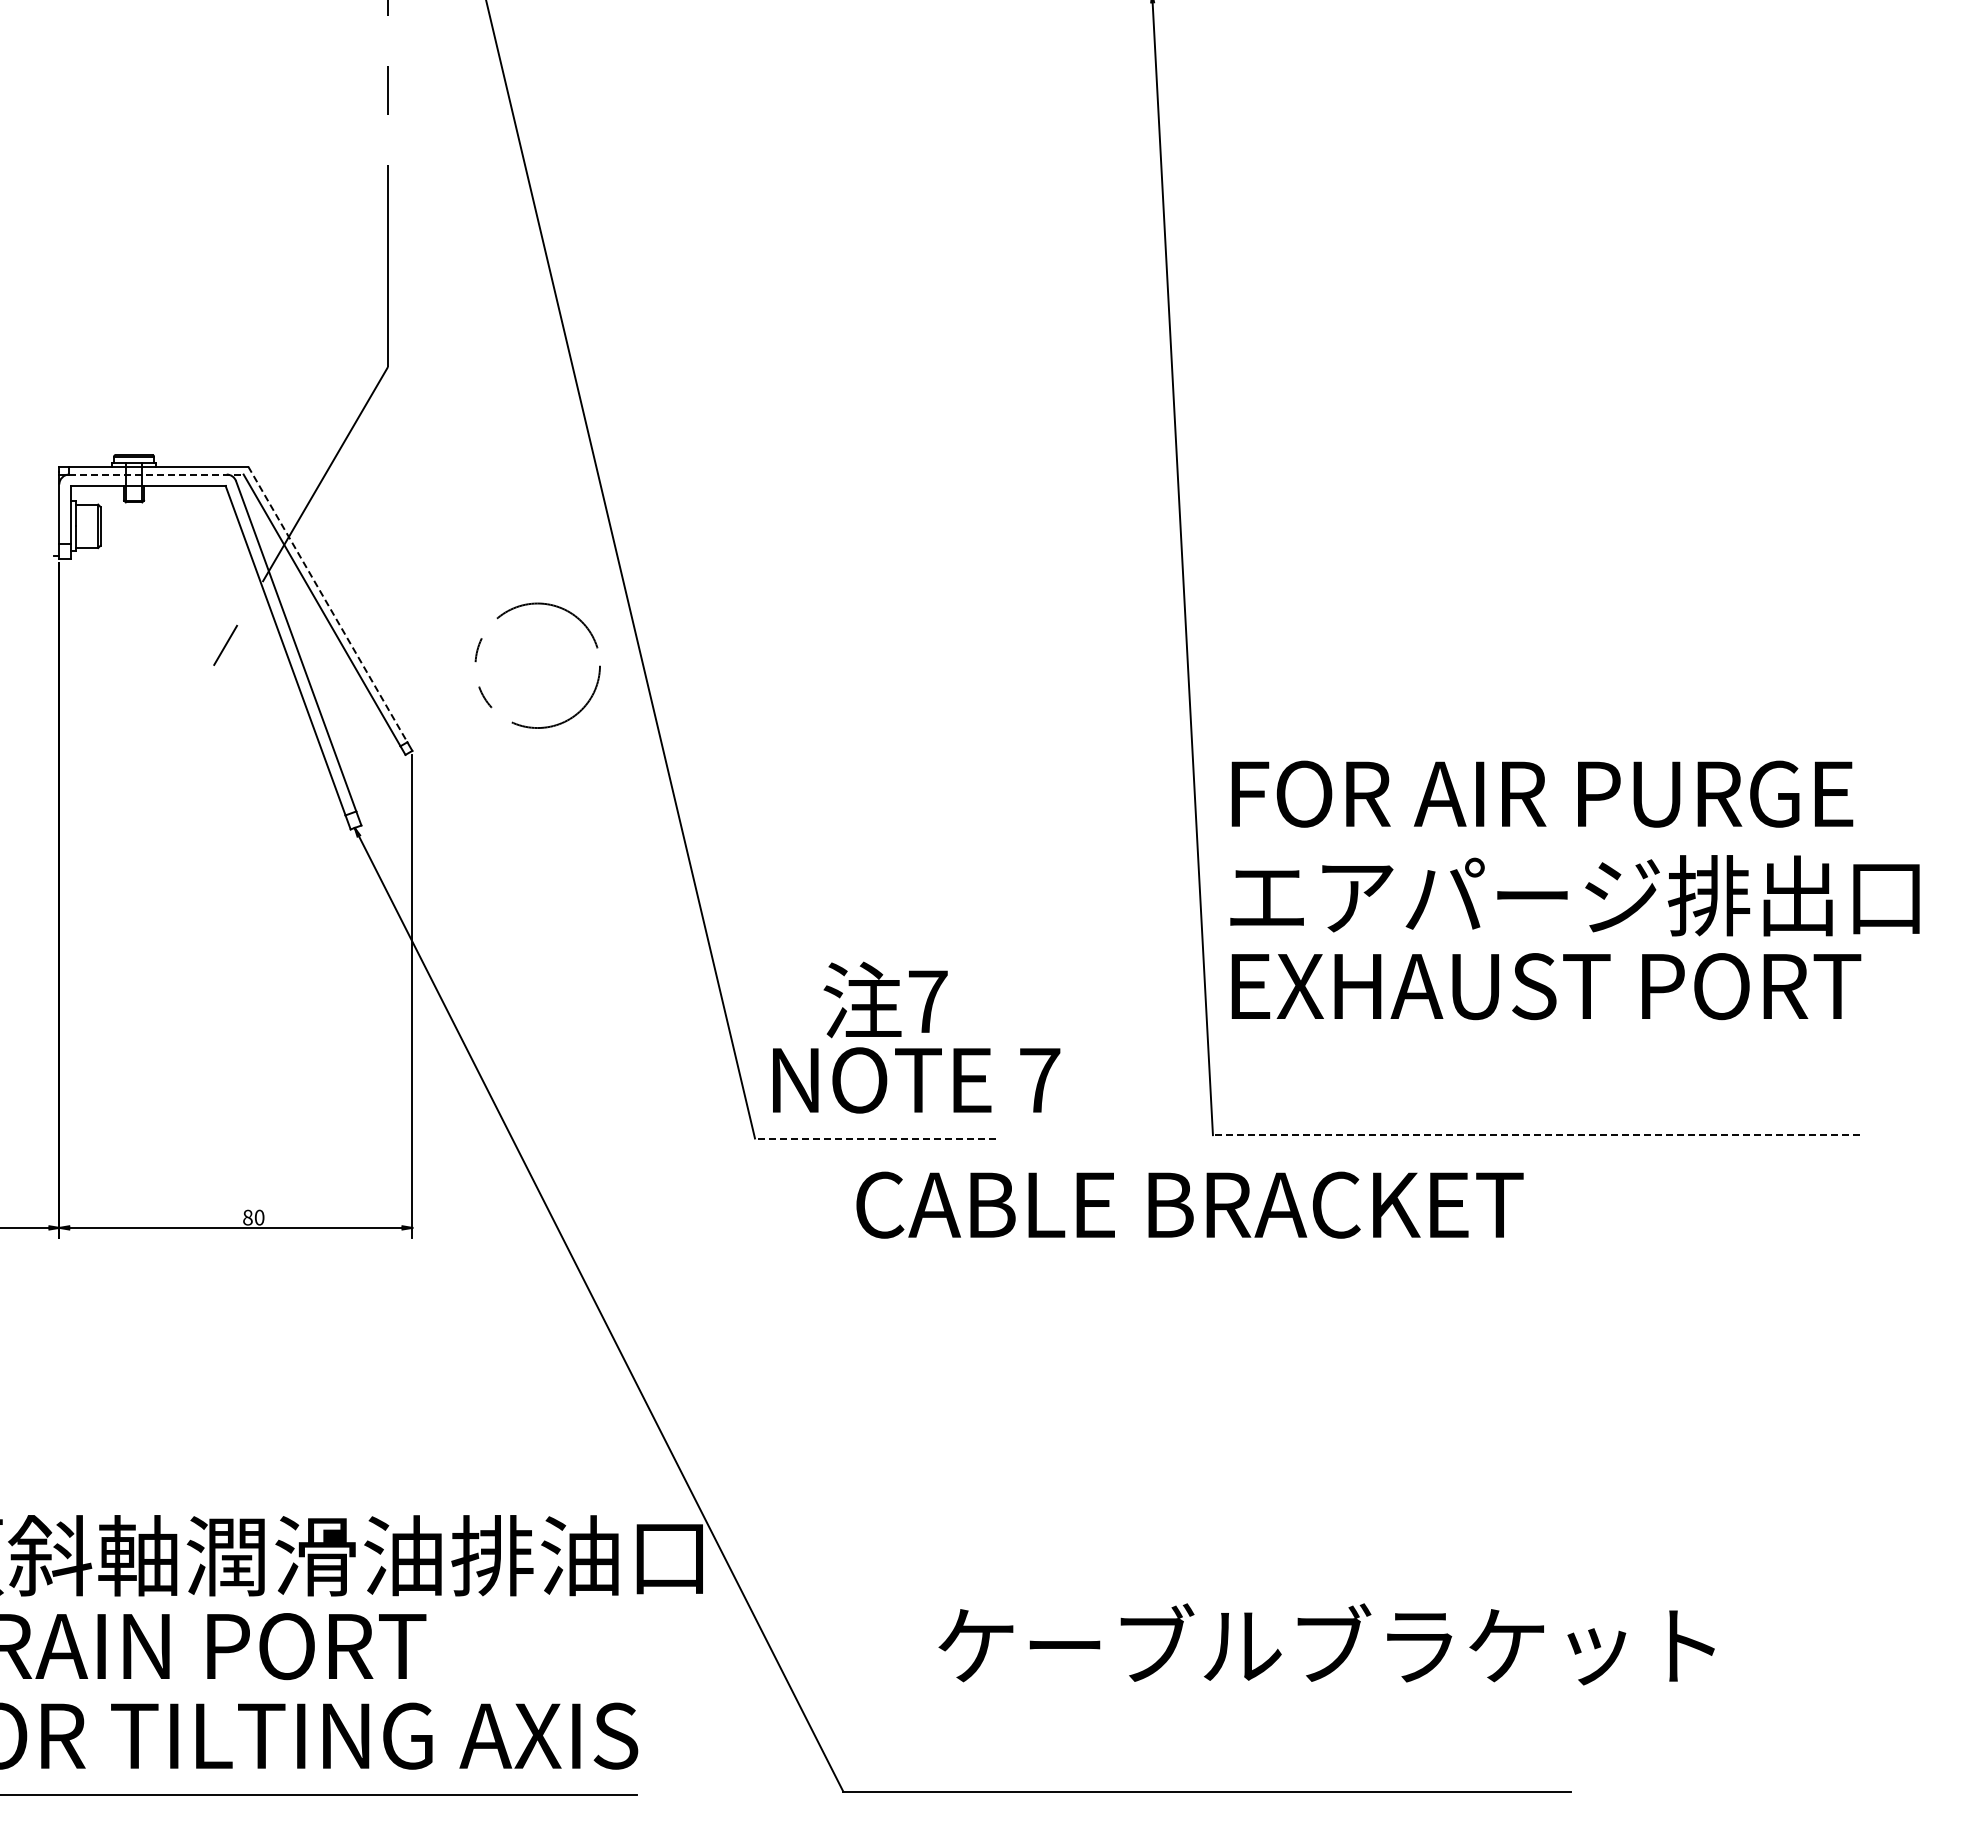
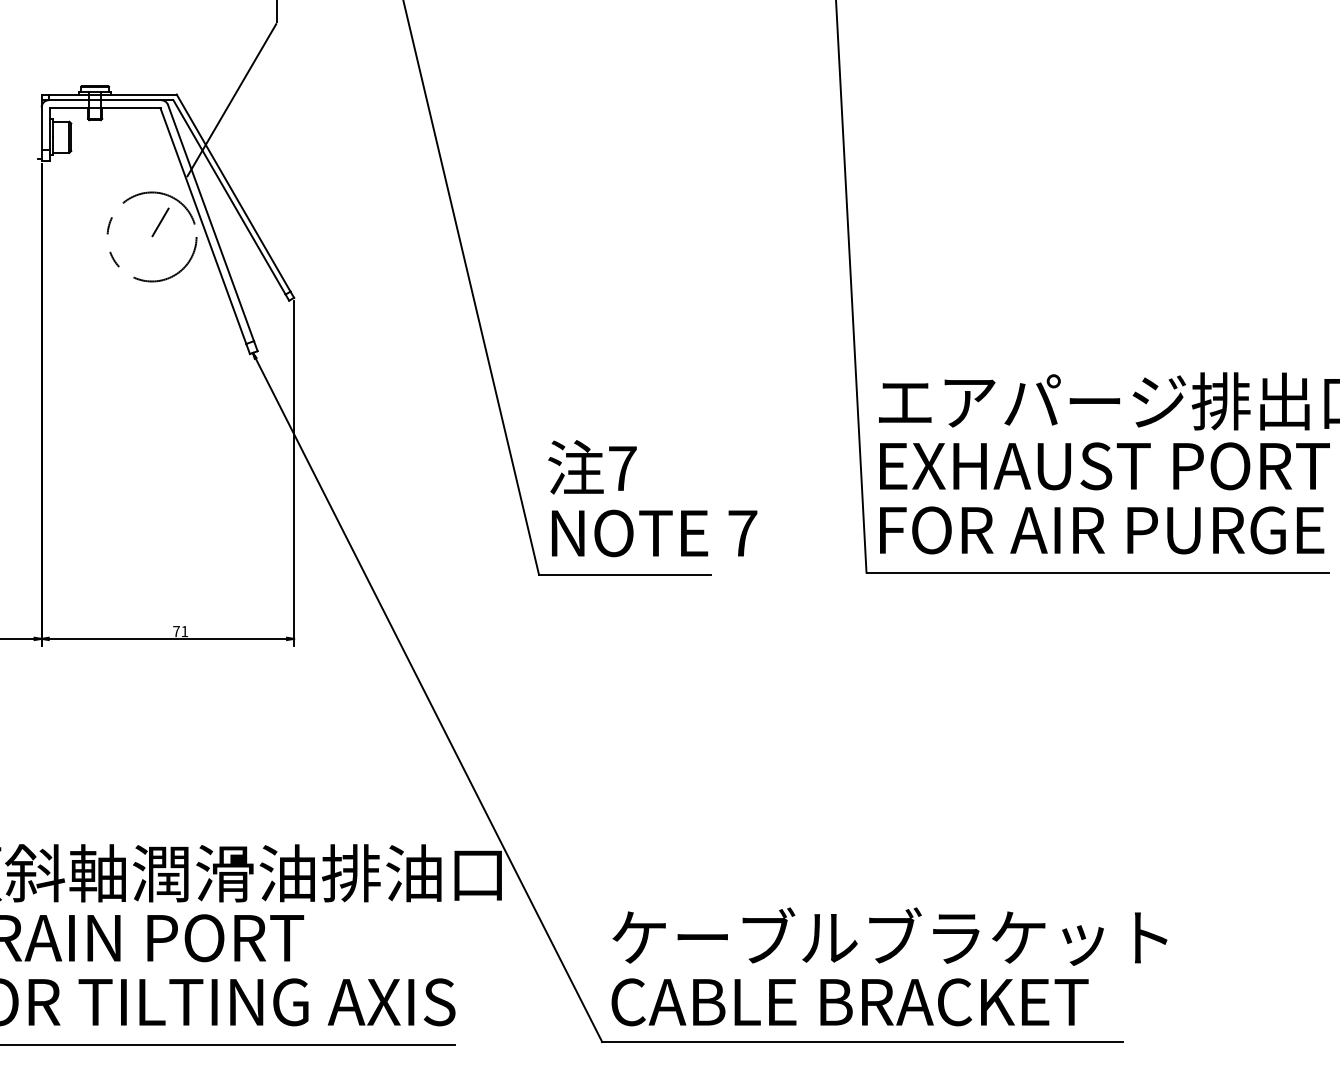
line: (156, 474) -> (111, 100), dashed -> solid
line: (328, 604) -> (234, 193), dashed -> solid
circle: (537, 665) -> (151, 236), moved
text: (1542, 793) -> (1102, 529), moved
text: (885, 999) -> (592, 467), moved
line: (1535, 1135) -> (1097, 572), dashed -> solid
line: (875, 1138) -> (625, 574), dashed -> solid
text: (1189, 1204) -> (849, 1001), moved
text: (253, 1217) -> (180, 631), 80 -> 71
text: (1326, 1644) -> (889, 936), moved

